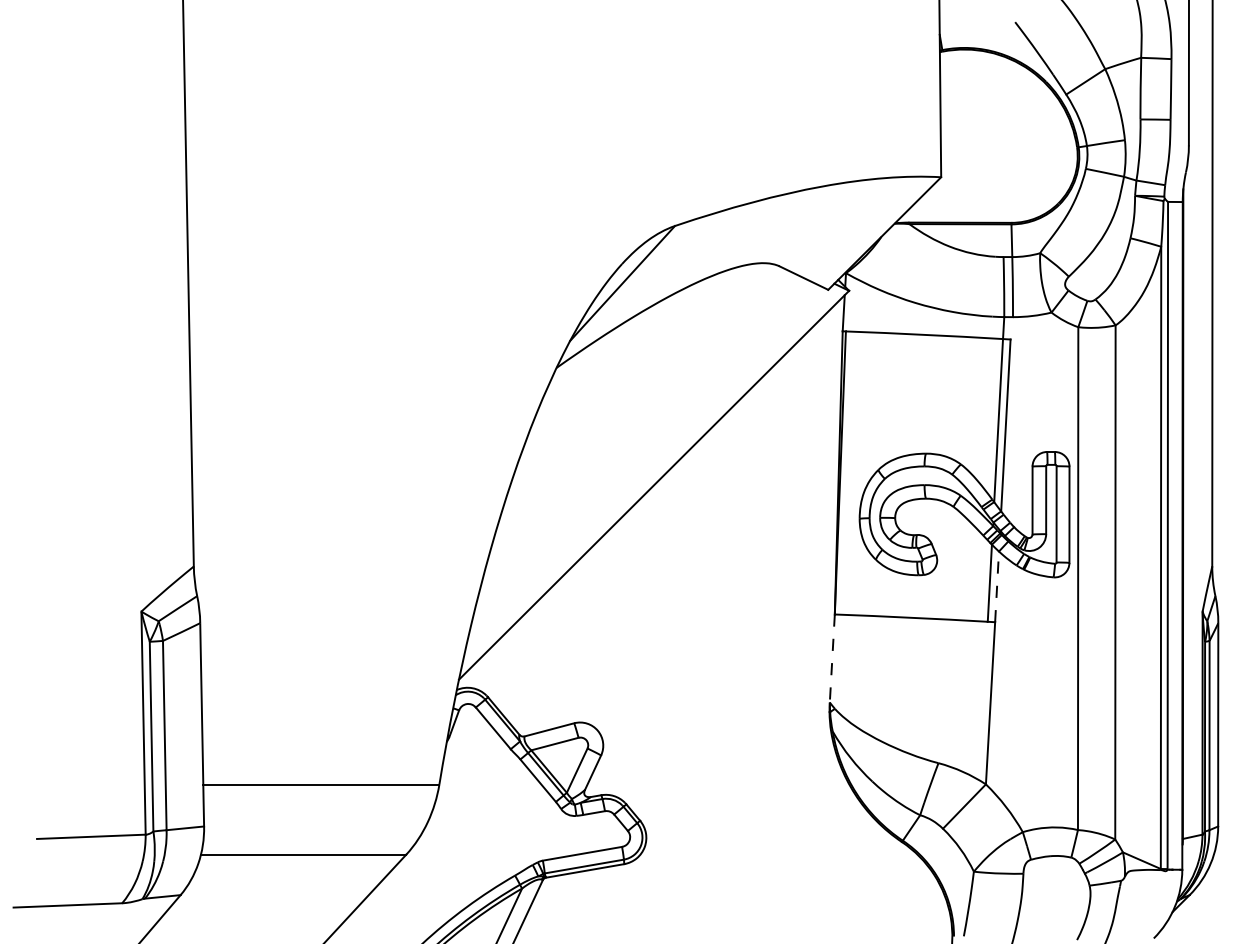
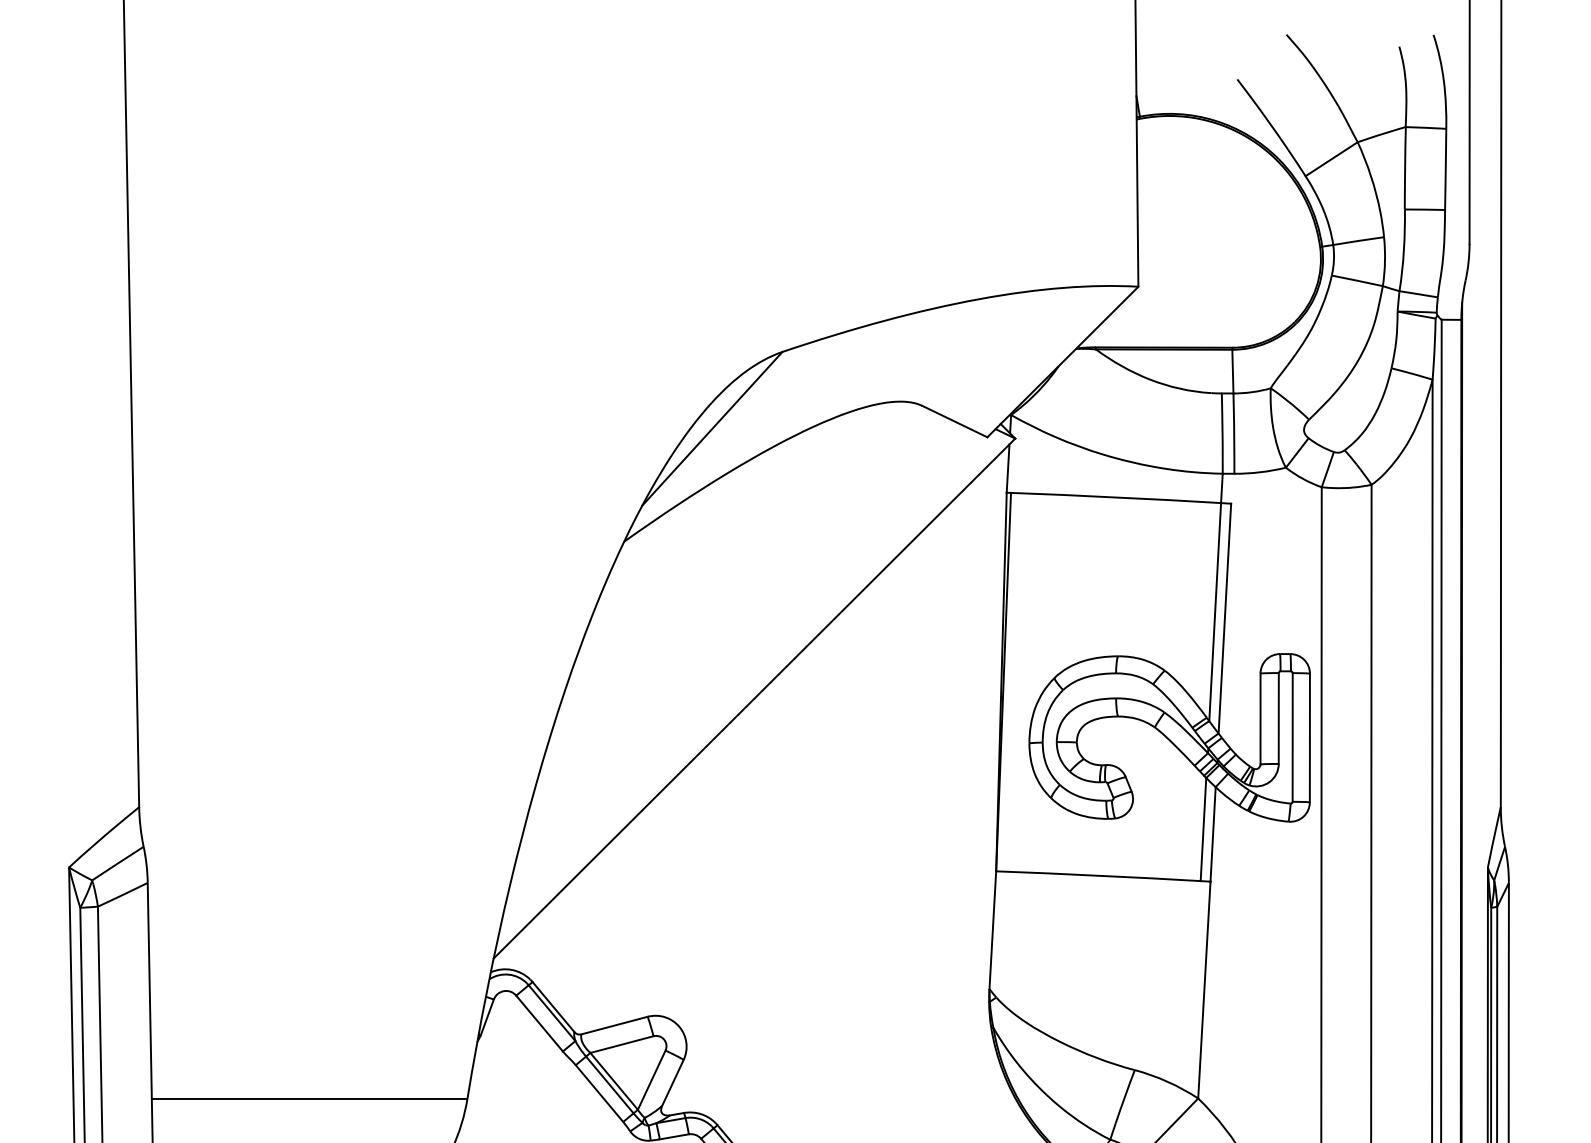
line: (997, 586) -> (1213, 833), dashed -> solid
line: (832, 659) -> (993, 931), dashed -> solid

